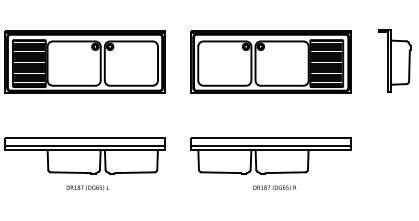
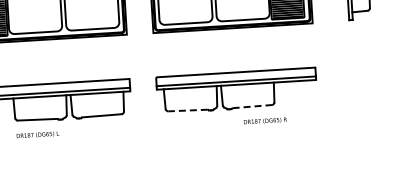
line: (221, 172) -> (188, 110), solid -> dashed
line: (285, 172) -> (252, 106), solid -> dashed
text: (87, 187) -> (37, 134), moved
text: (274, 187) -> (265, 120), moved

